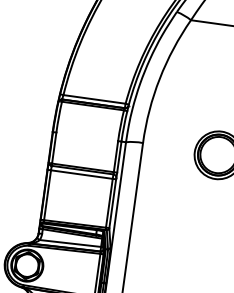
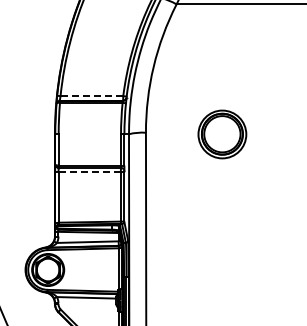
line: (95, 99) -> (92, 96), solid -> dashed
line: (81, 174) -> (89, 172), solid -> dashed

